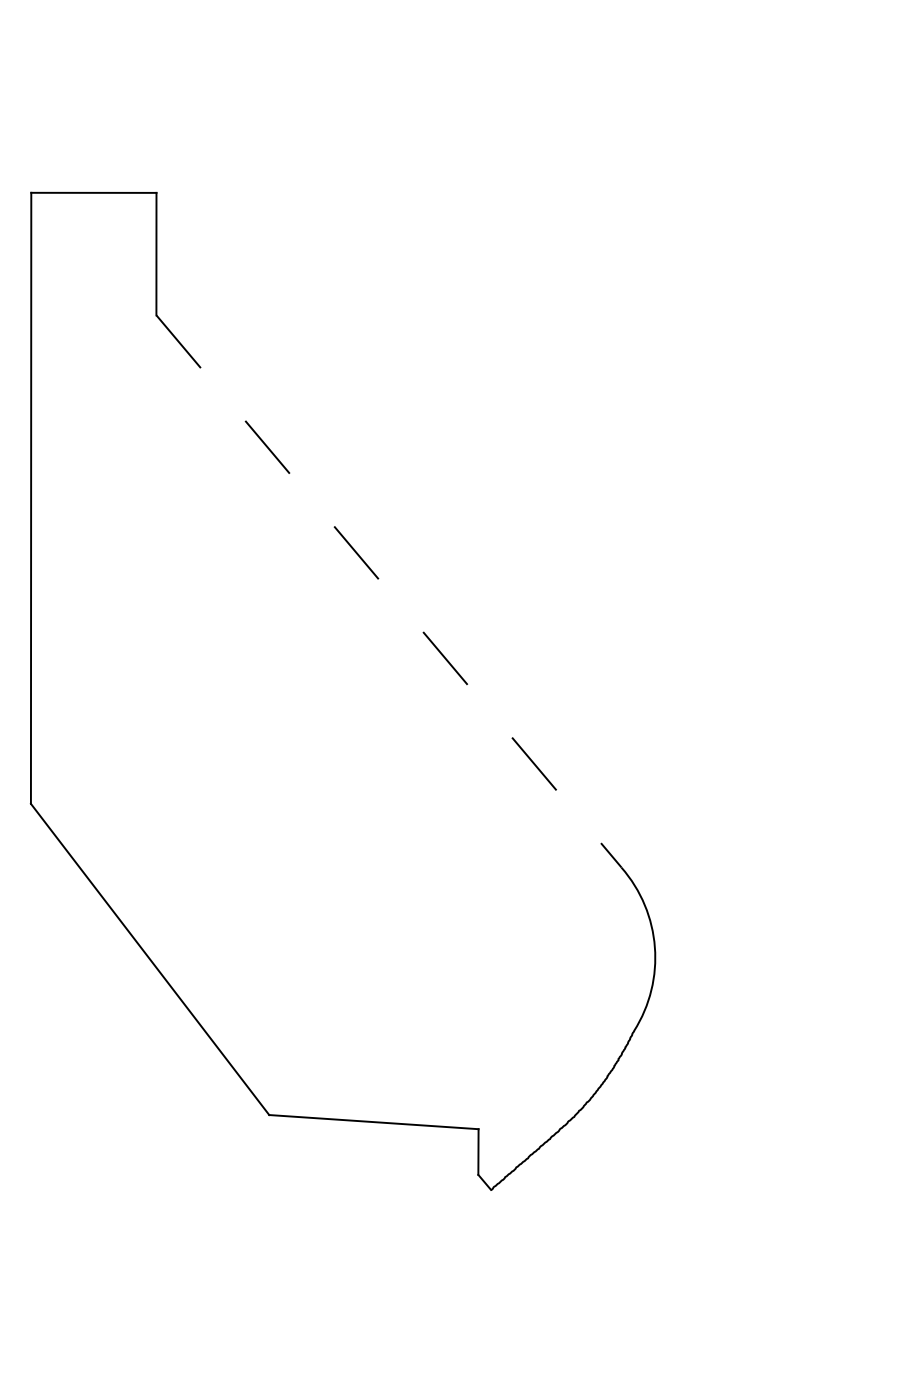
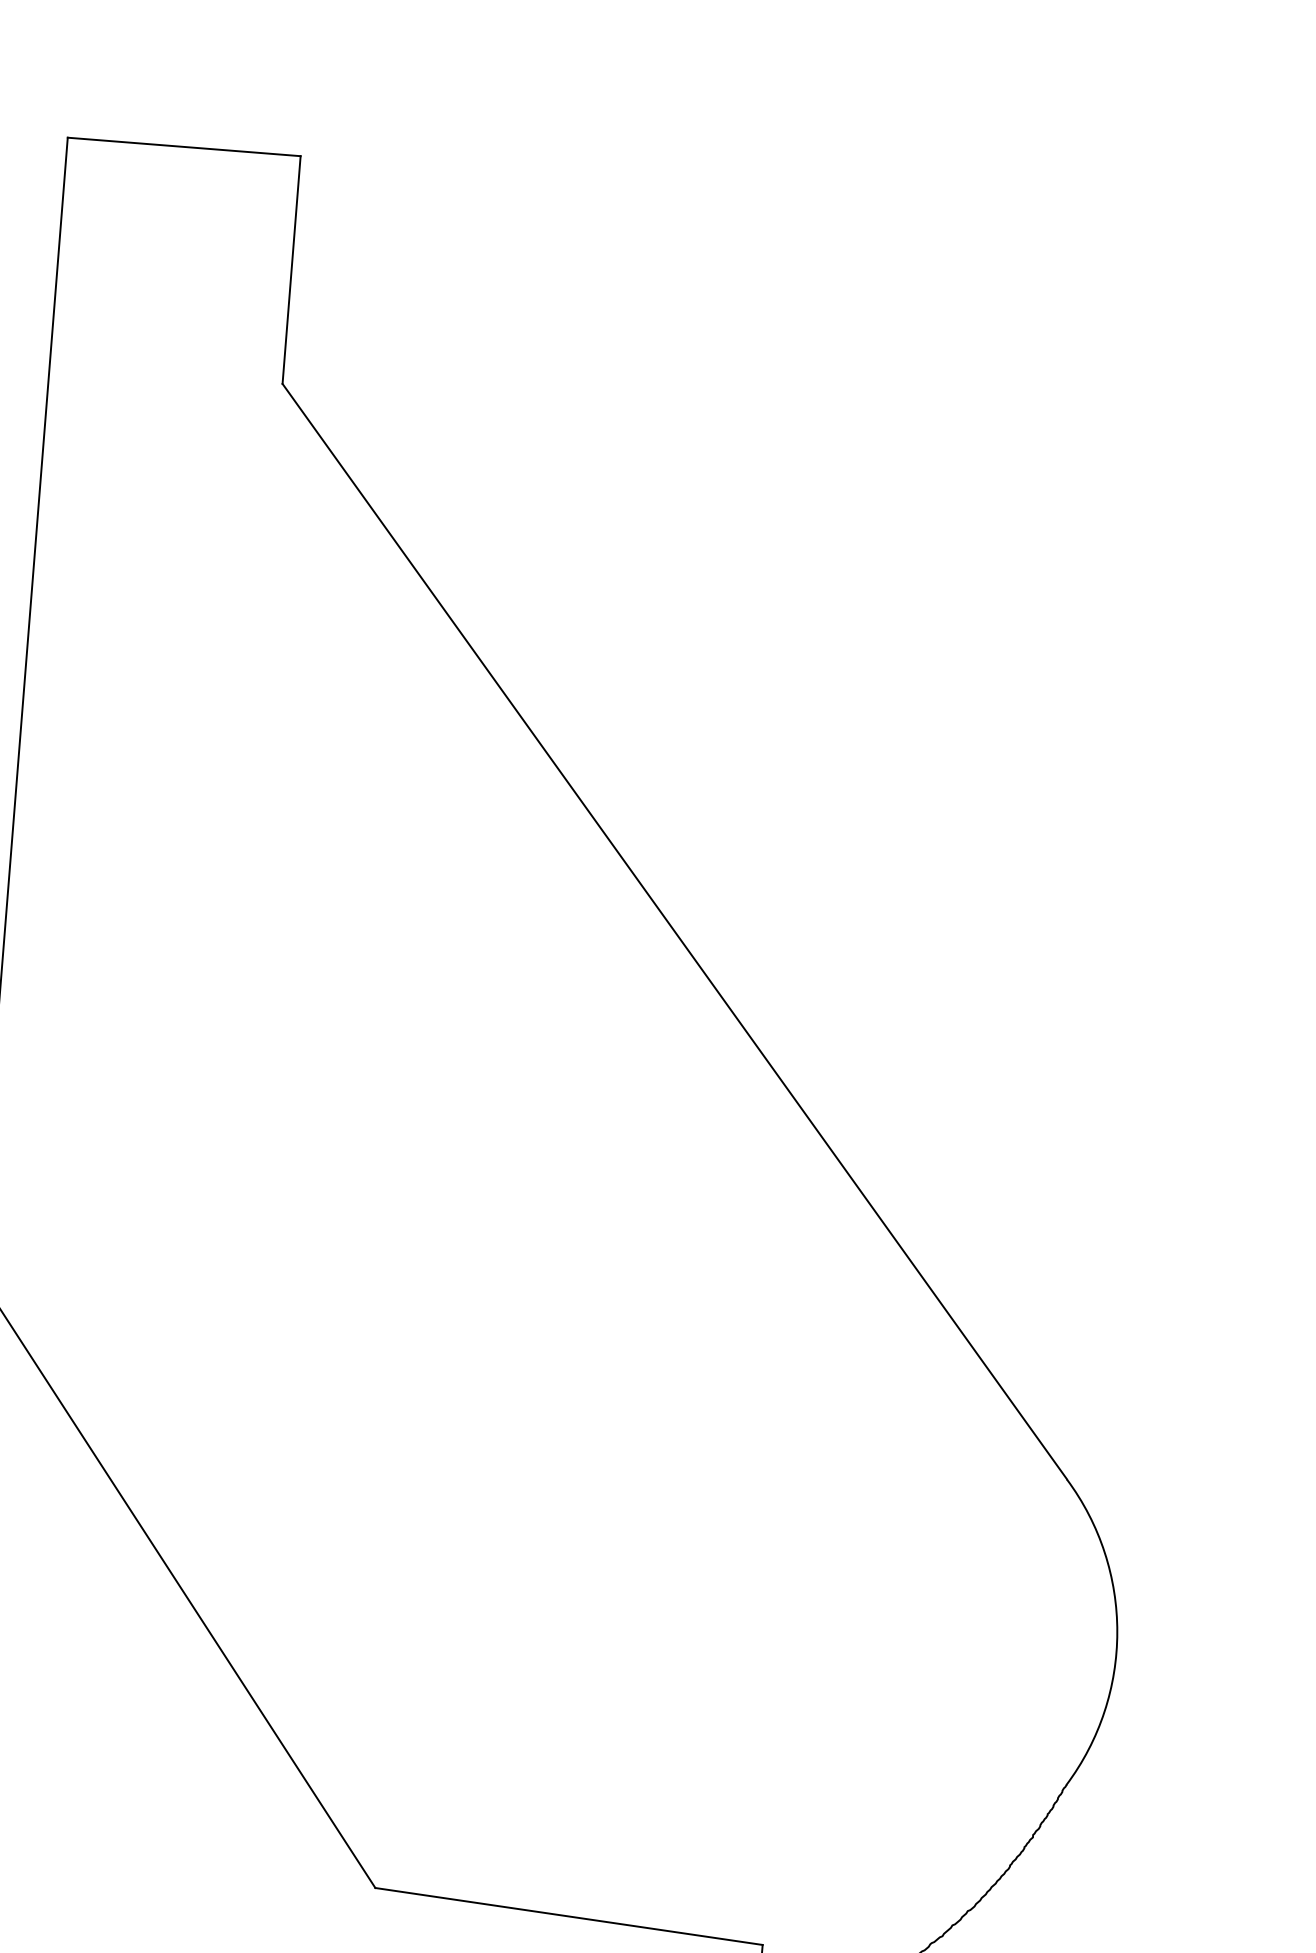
line: (389, 591) -> (675, 931), dashed -> solid

